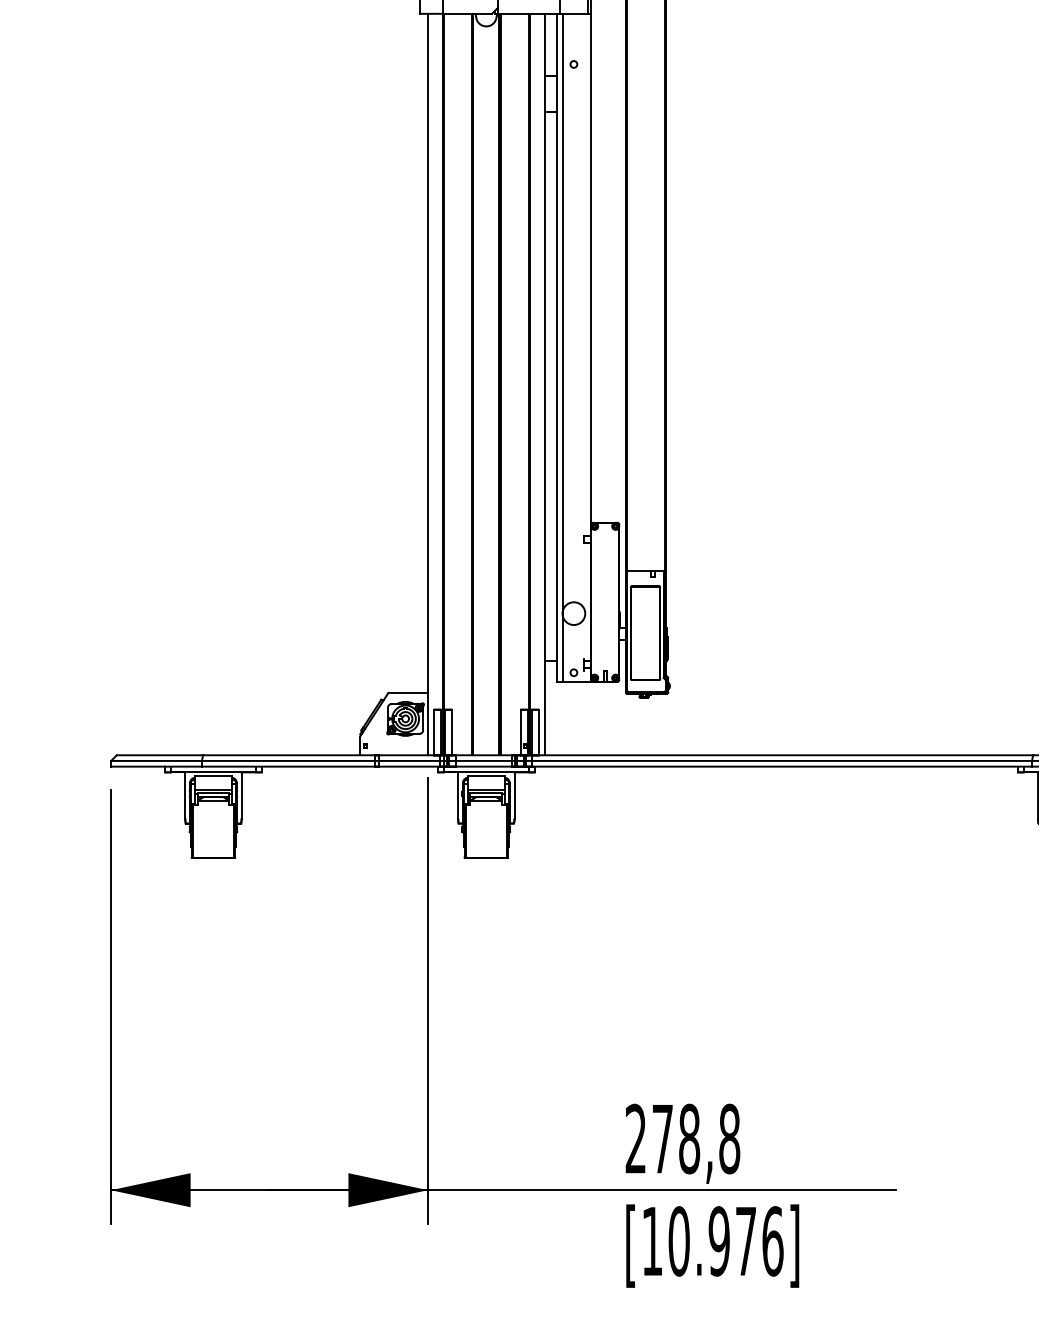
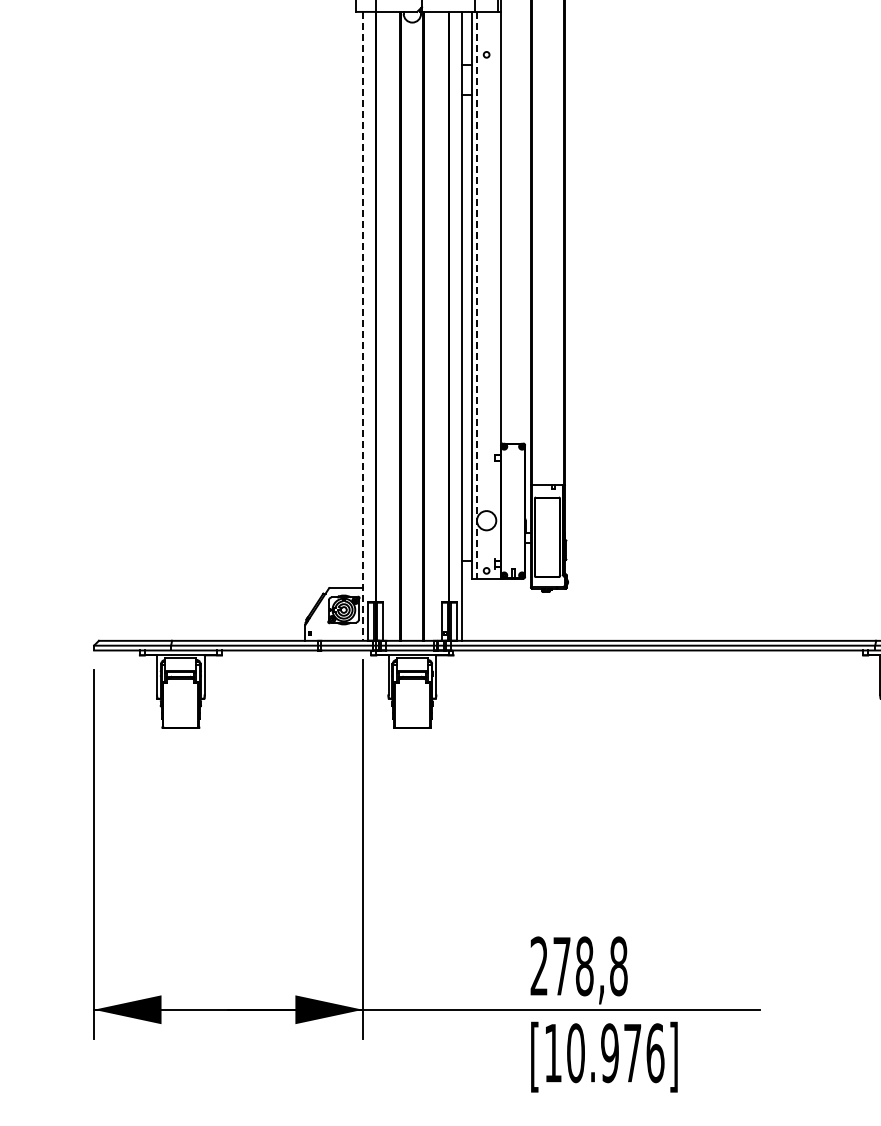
line: (563, 348) -> (477, 295), solid -> dashed
line: (428, 384) -> (363, 326), solid -> dashed

